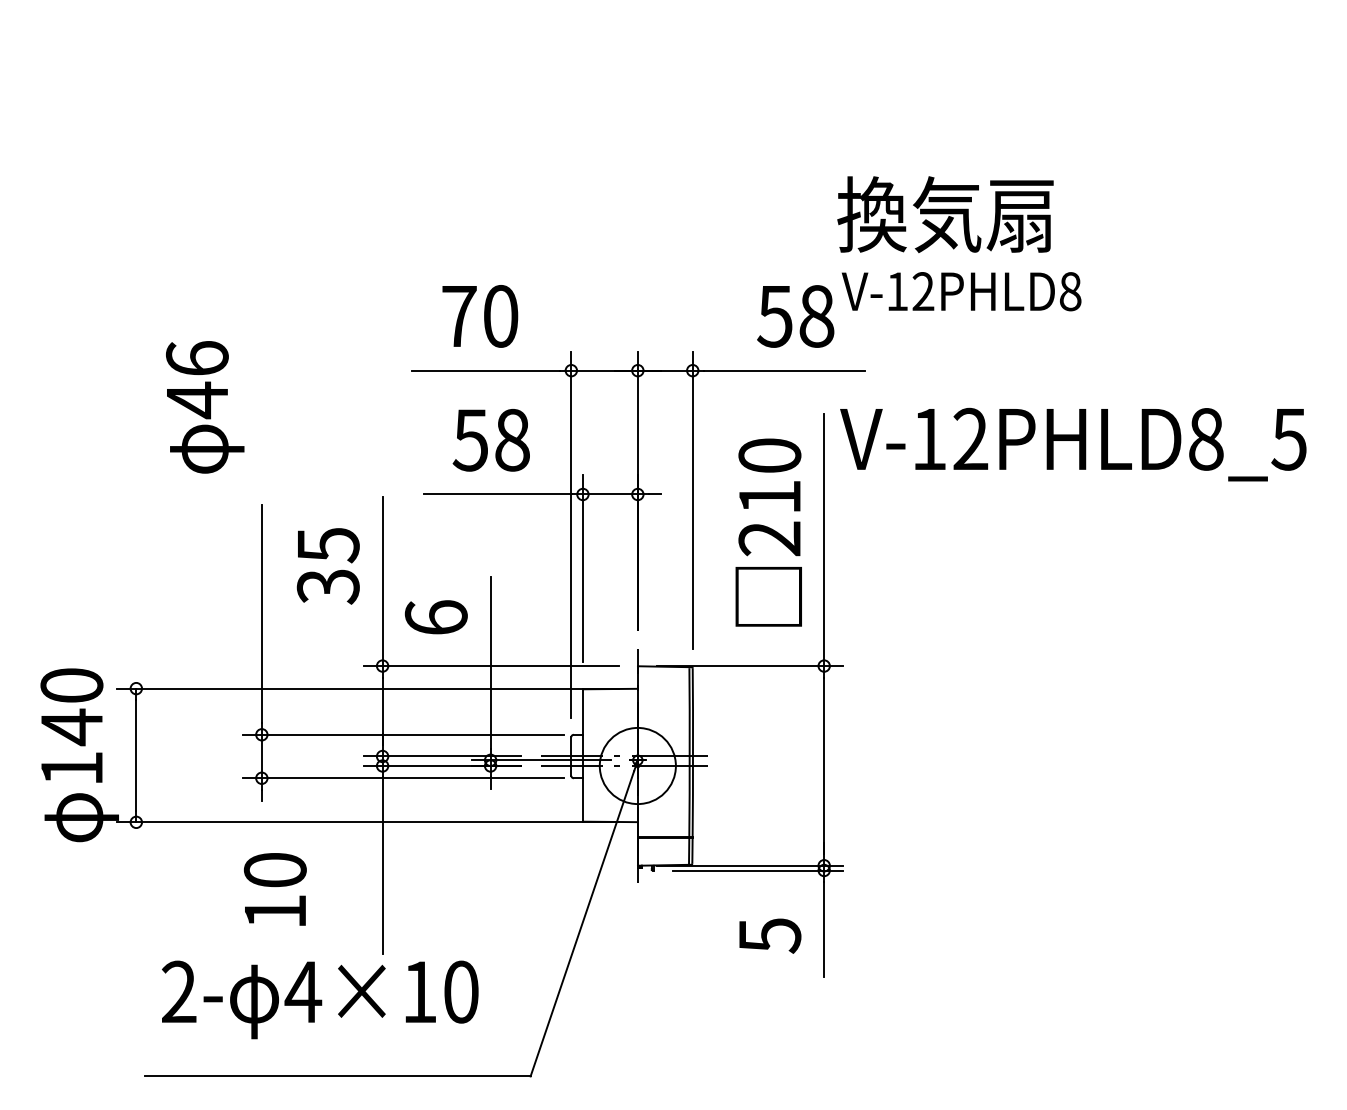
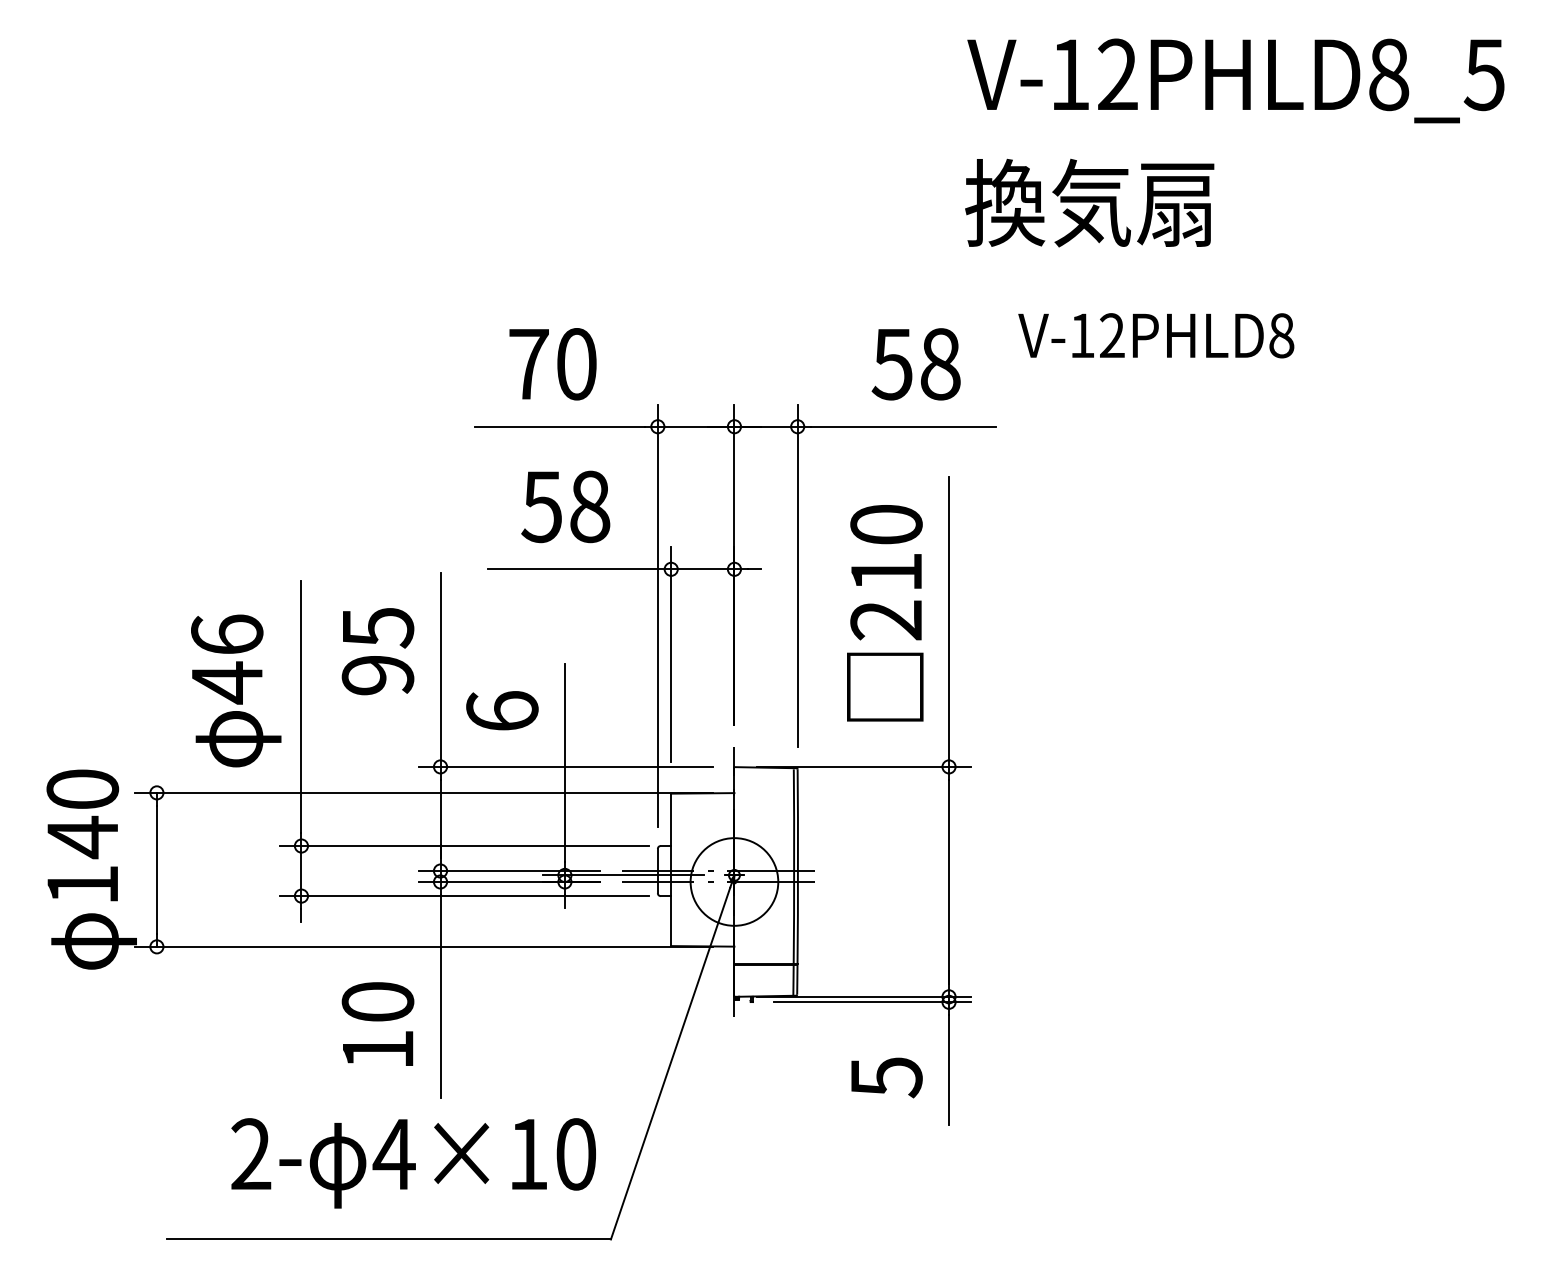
text: (945, 214) -> (1089, 202), moved
text: (961, 291) -> (1156, 335), moved
text: (205, 406) -> (236, 690), moved
text: (1072, 444) -> (1235, 80), moved
text: (328, 587) -> (378, 676), 35 -> 95
text: (274, 888) -> (377, 1023), moved
text: (320, 1000) -> (413, 1163), moved

